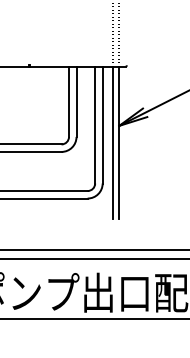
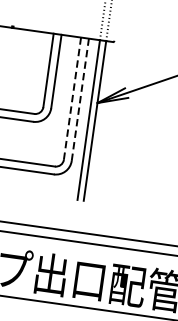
line: (95, 124) -> (72, 98), solid -> dashed
line: (102, 124) -> (80, 99), solid -> dashed

